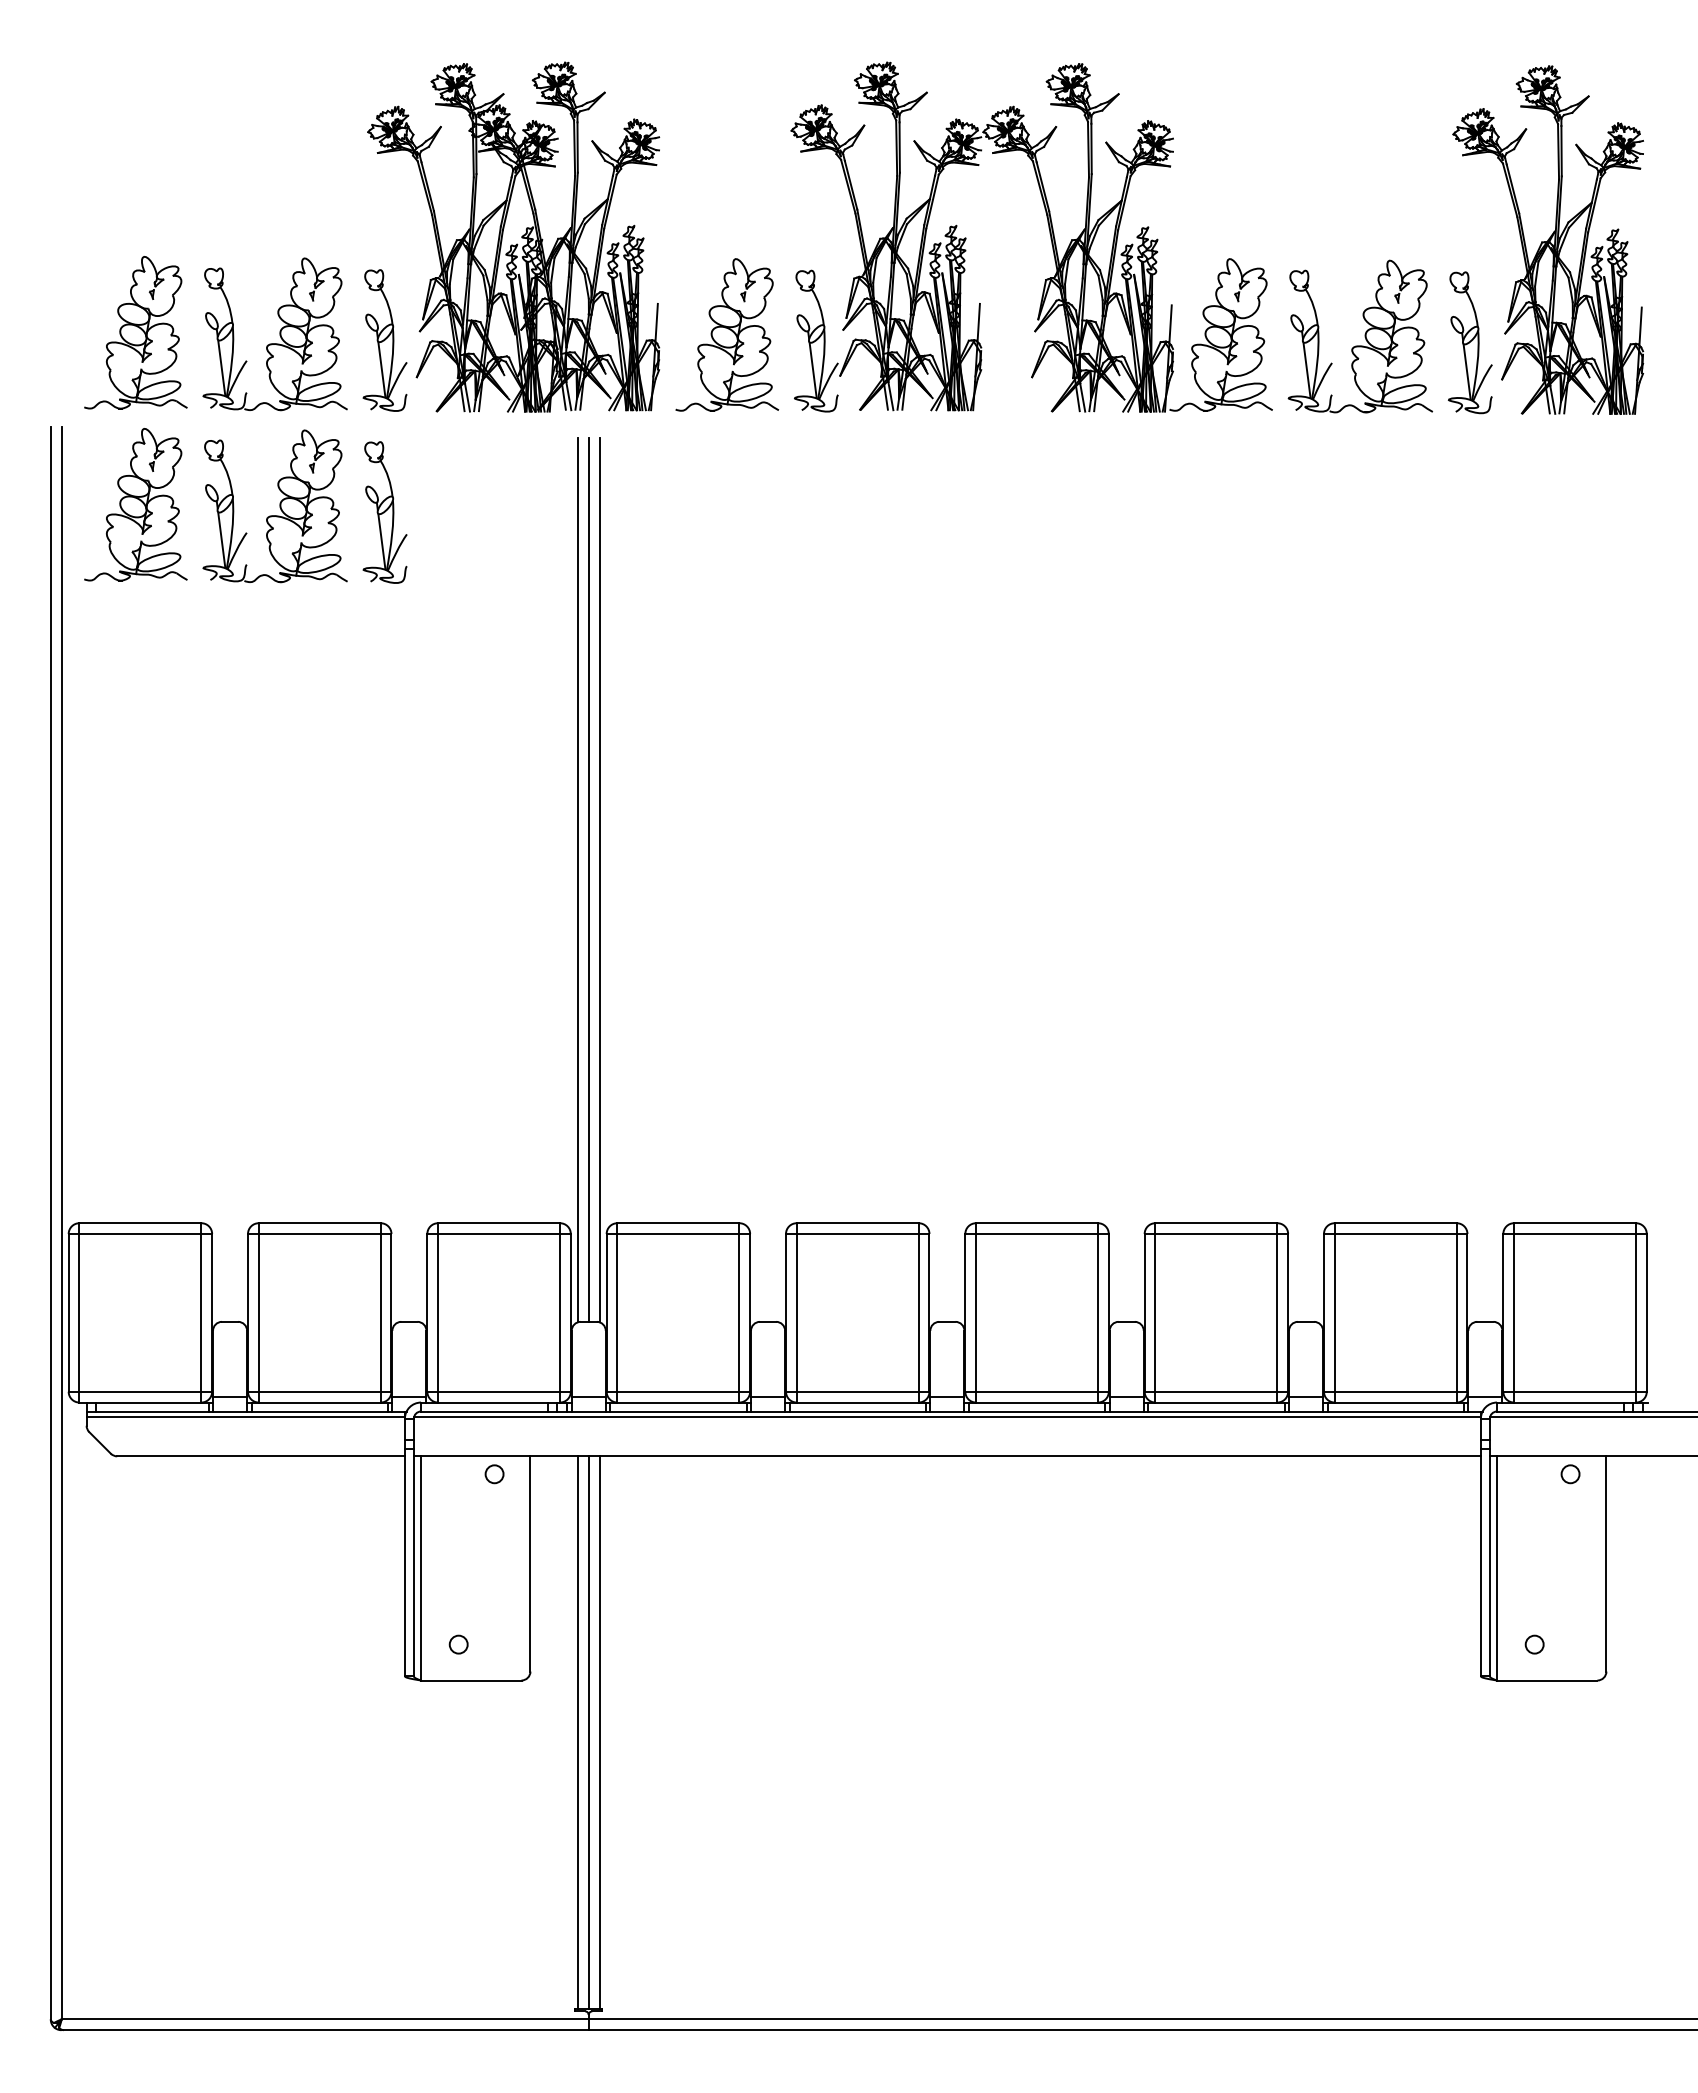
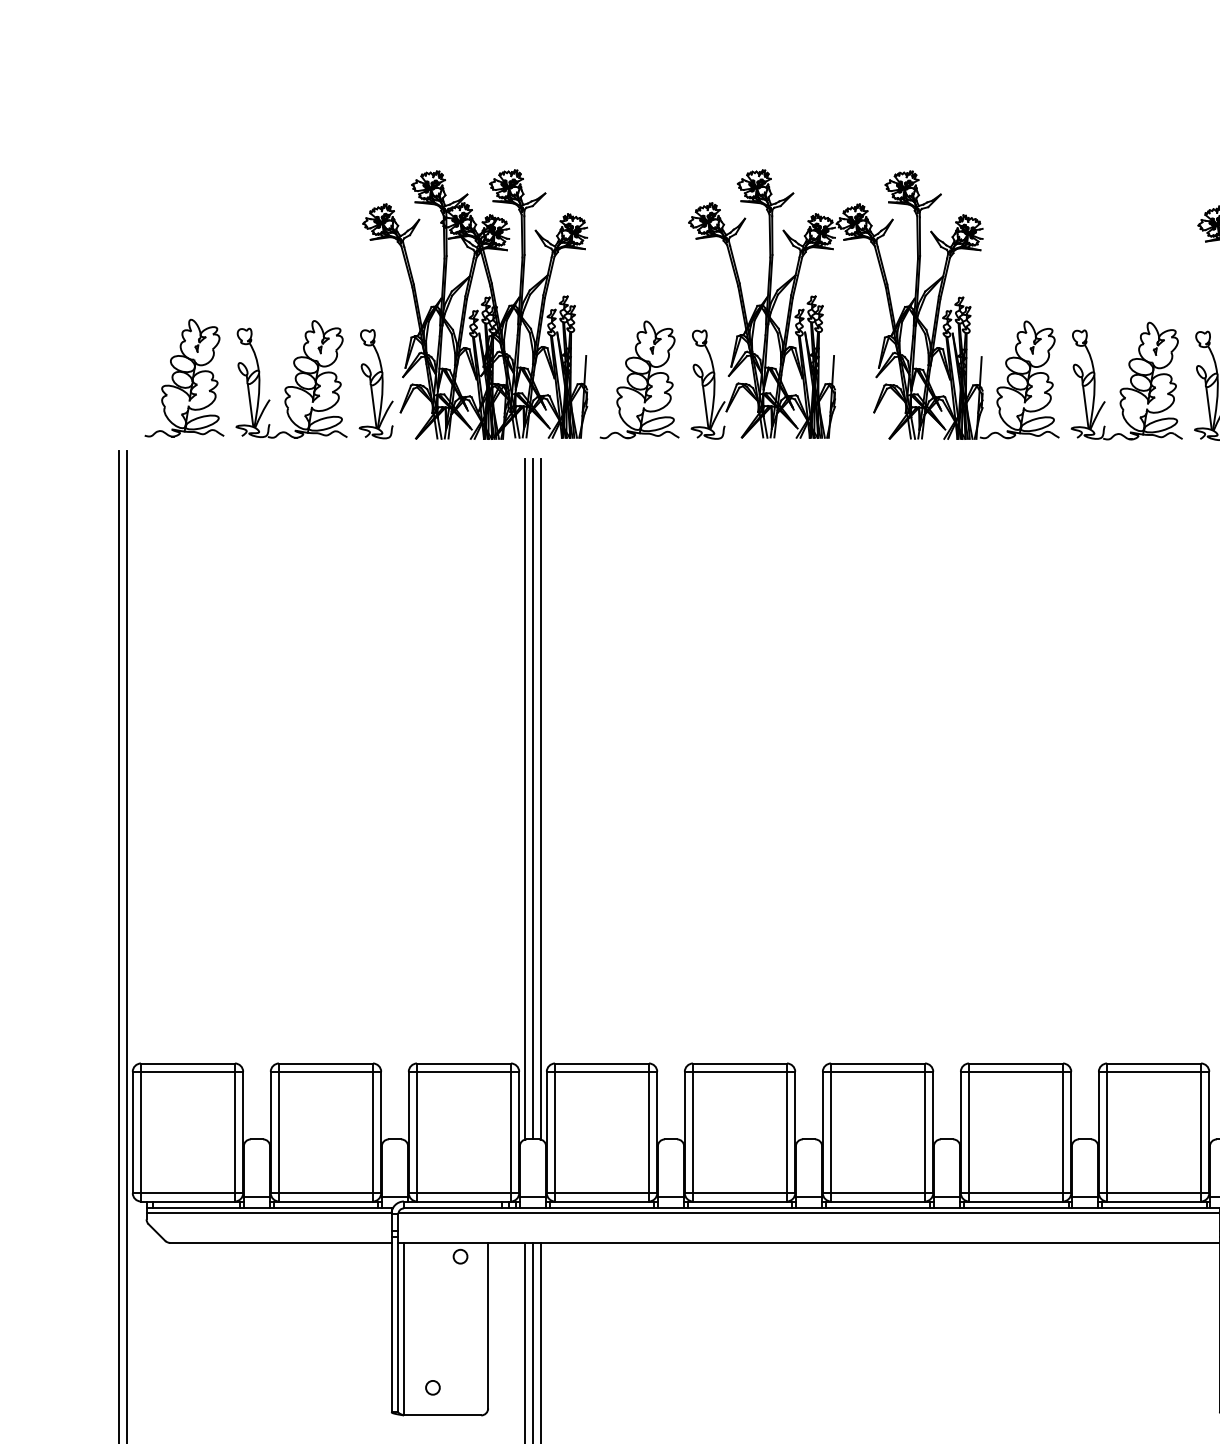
part: (234, 505) -> (260, 511), removed

